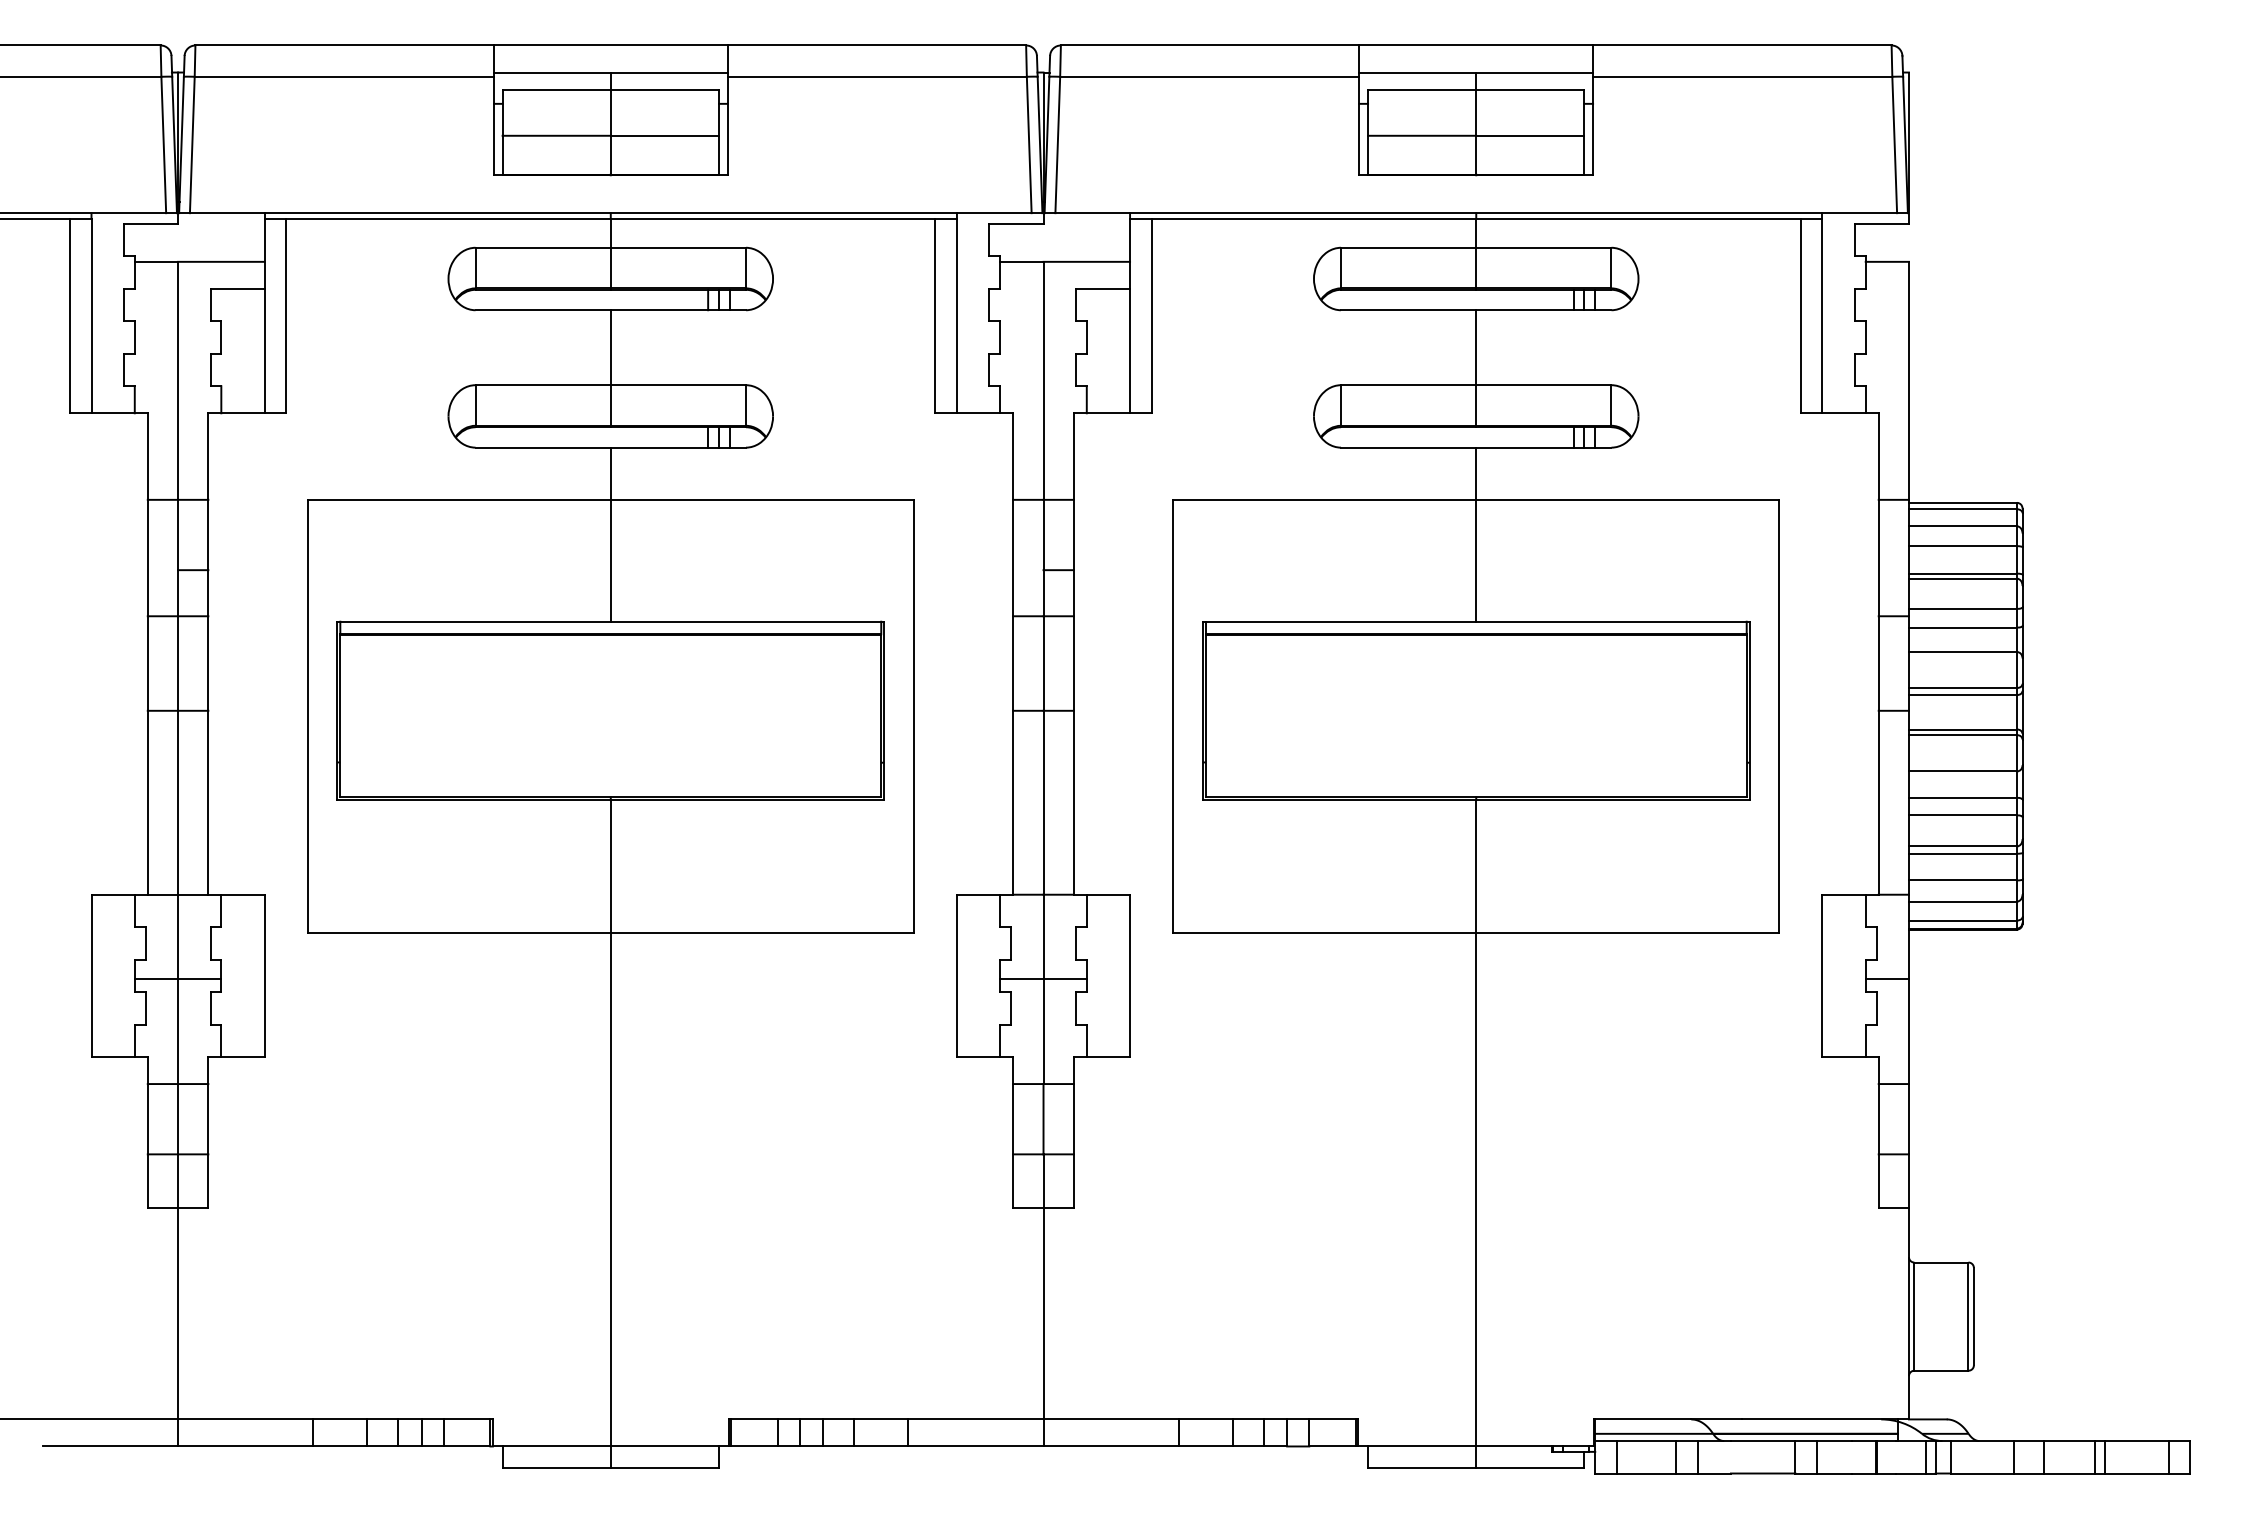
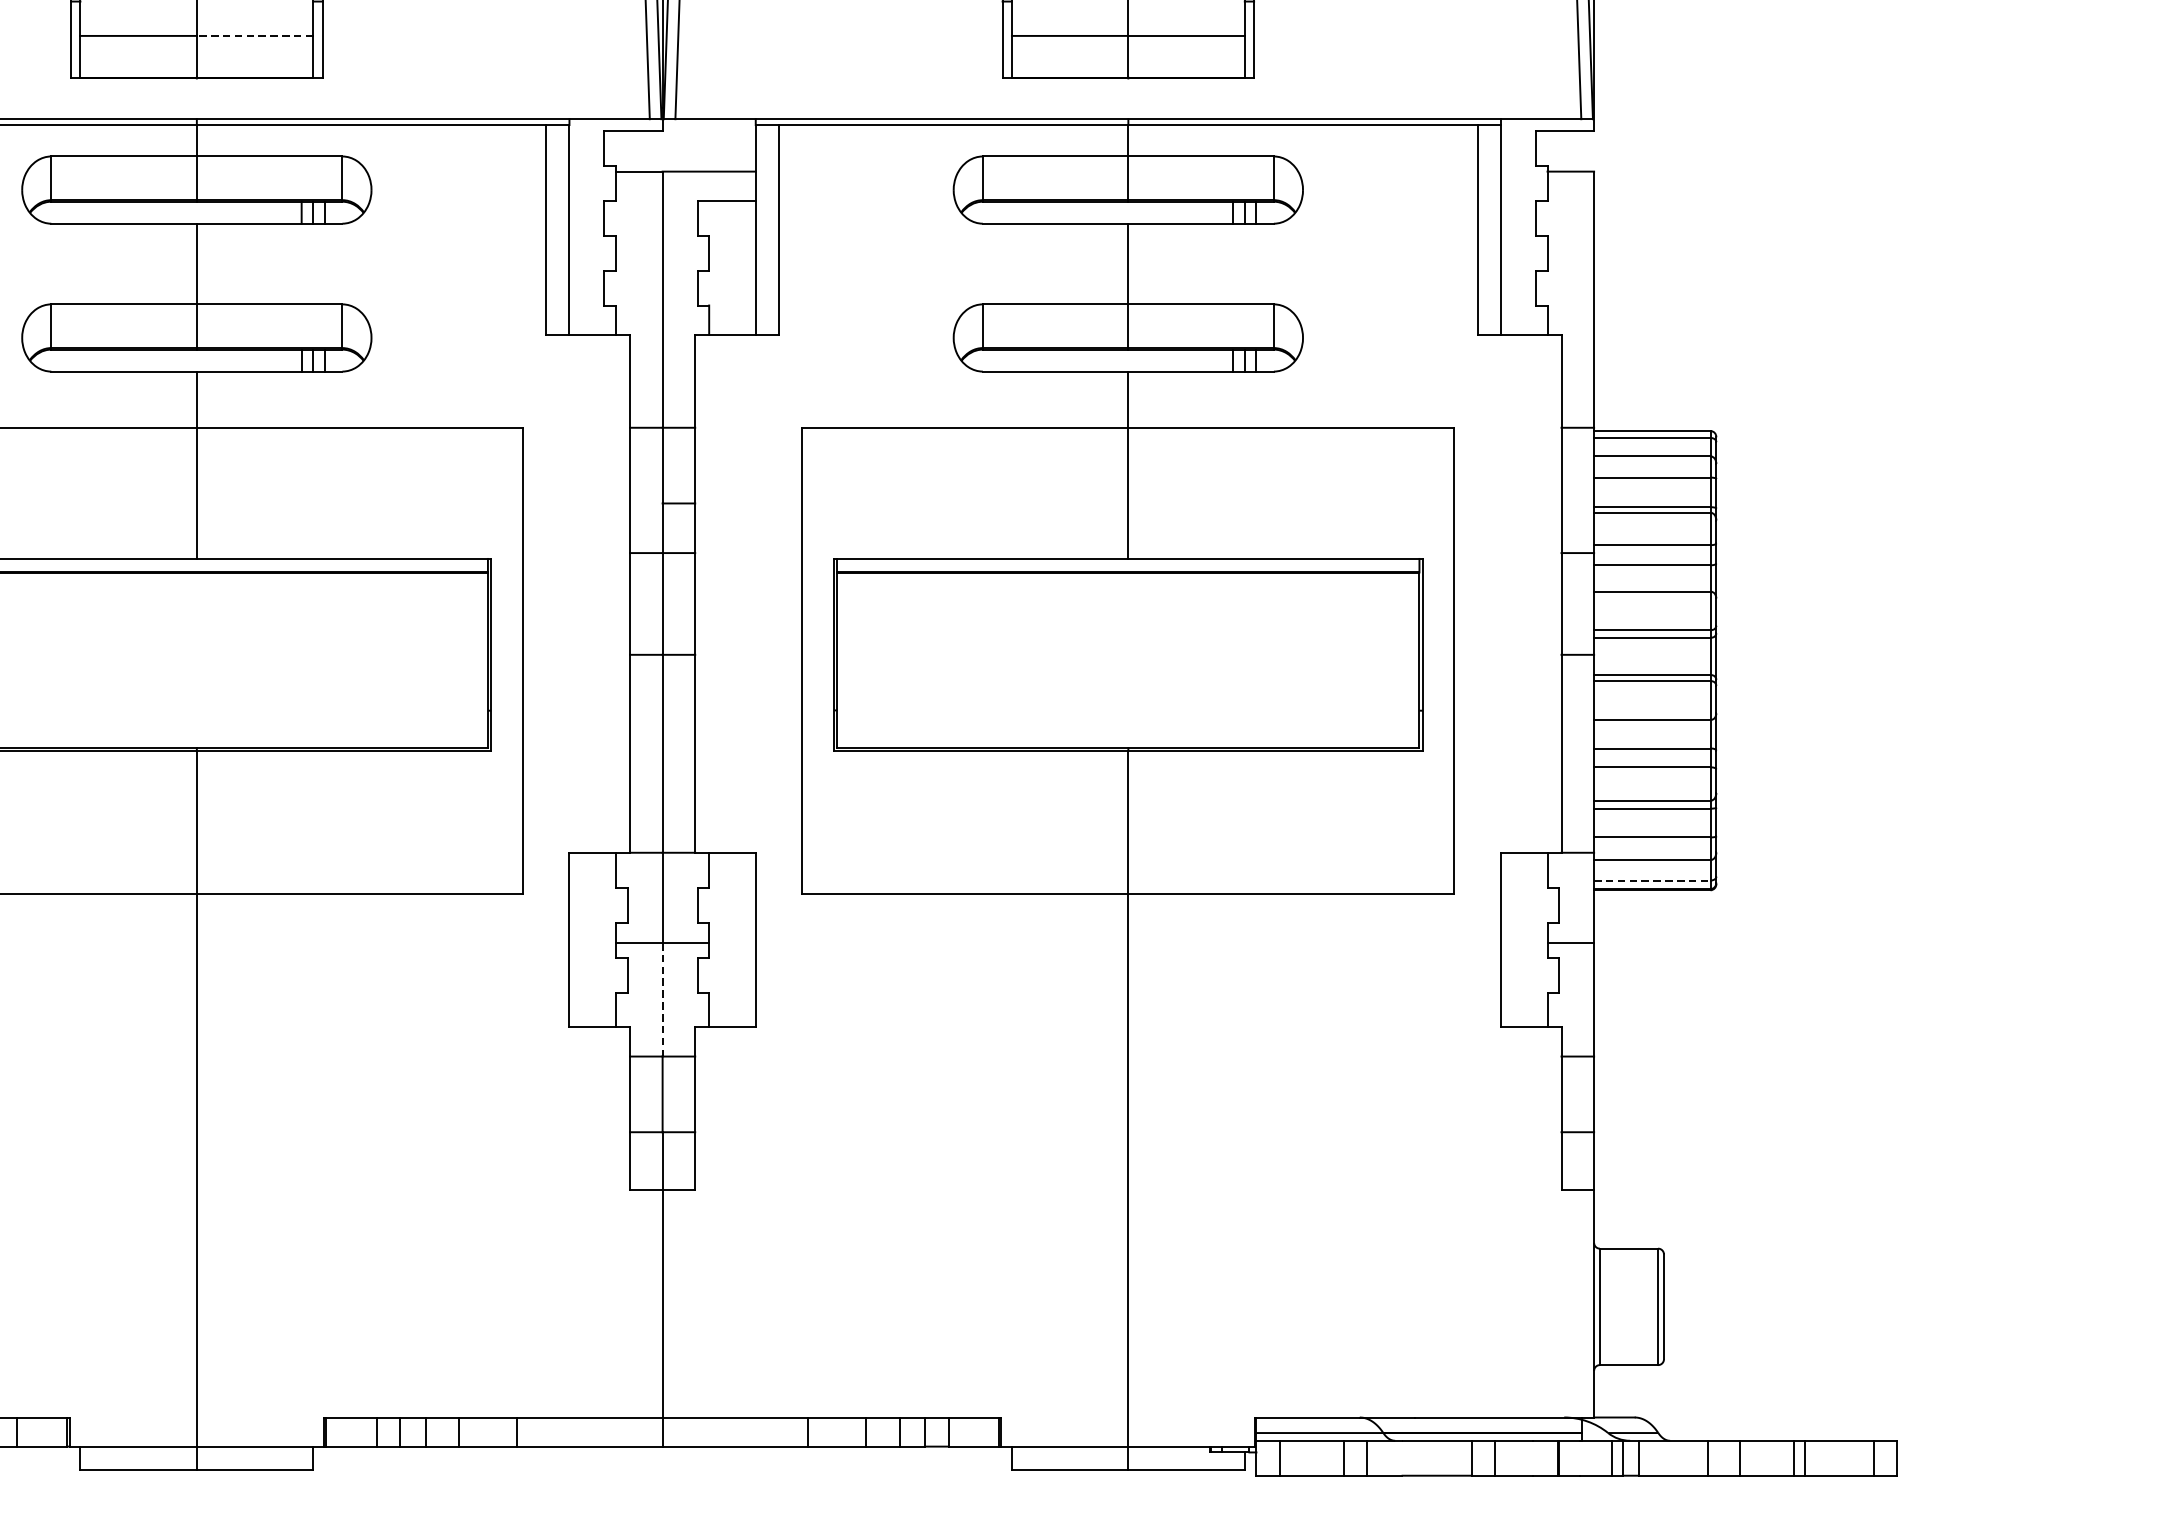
line: (664, 135) -> (254, 35), solid -> dashed
line: (1963, 920) -> (1652, 880), solid -> dashed
line: (1043, 1031) -> (662, 999), solid -> dashed

